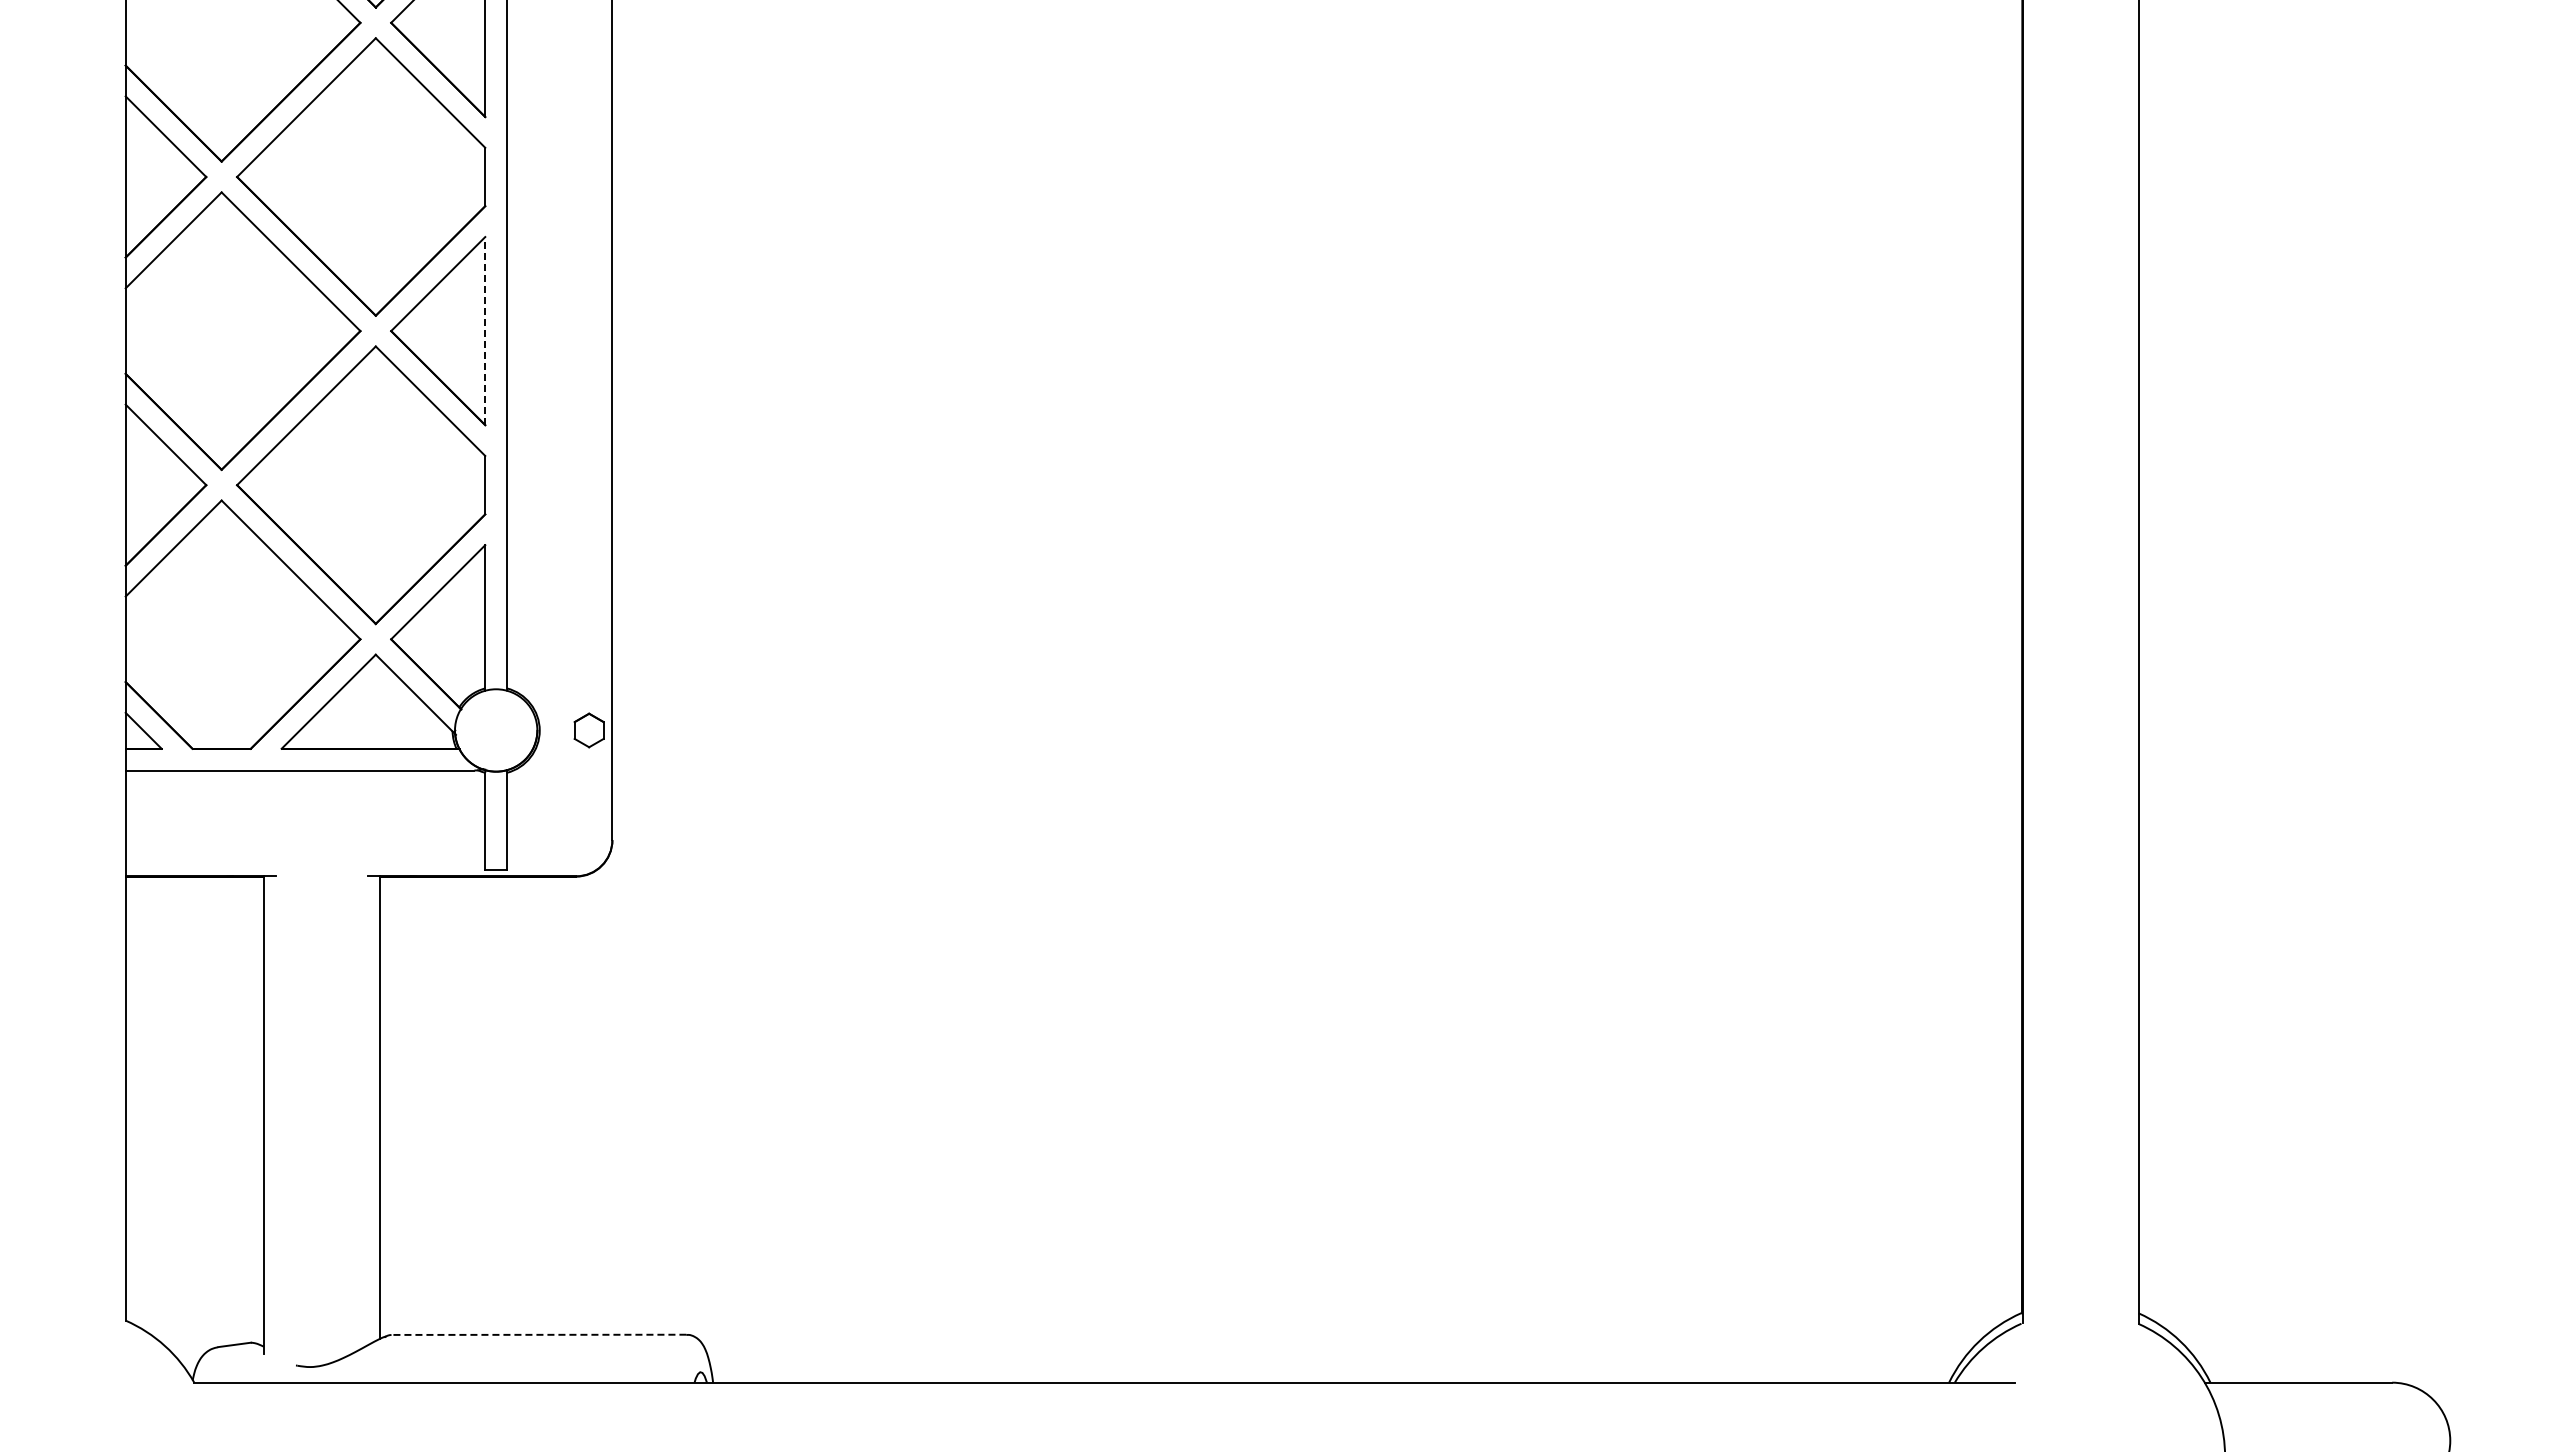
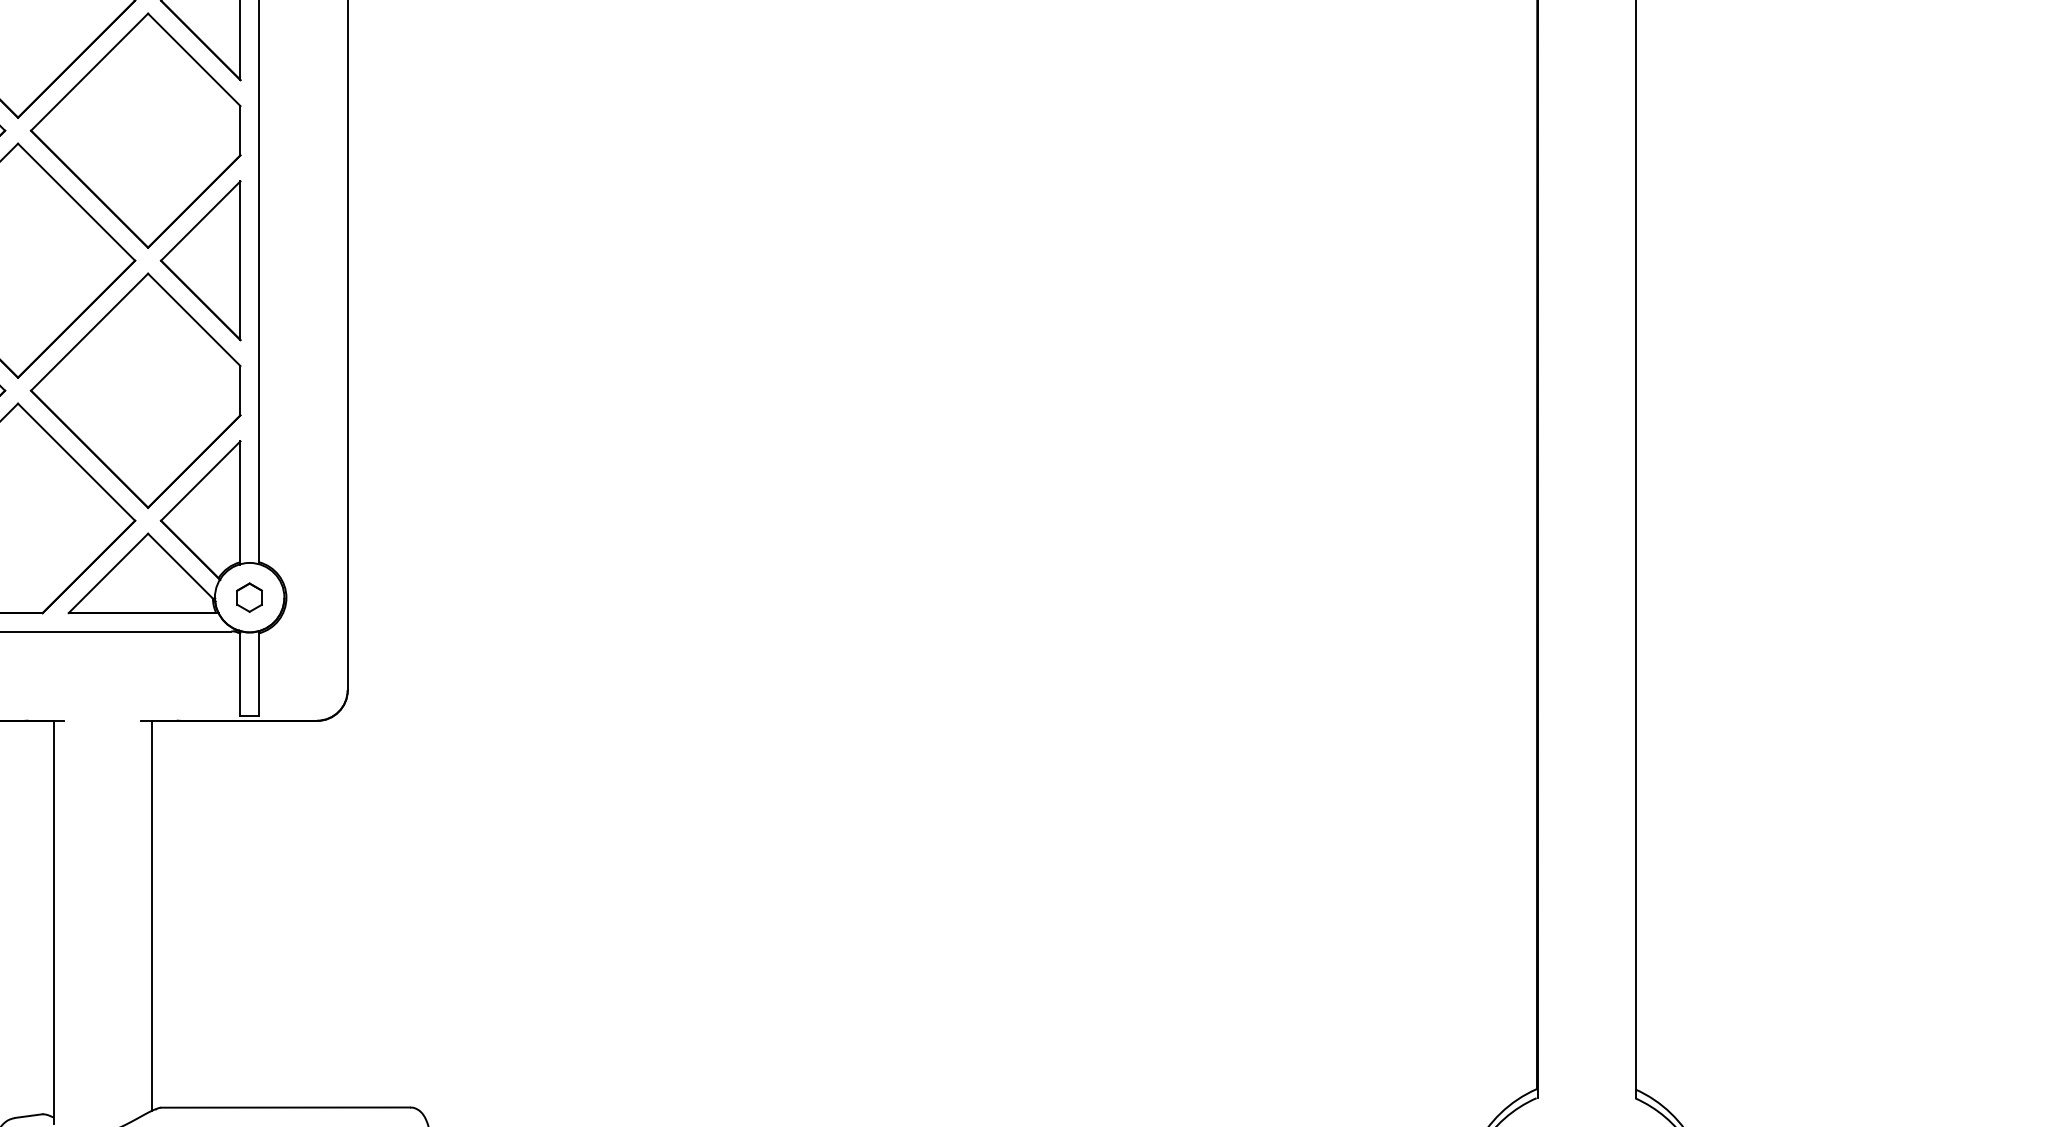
line: (485, 330) -> (240, 260), dashed -> solid
part: (588, 730) -> (249, 597), moved
line: (538, 1334) -> (285, 1107), dashed -> solid

